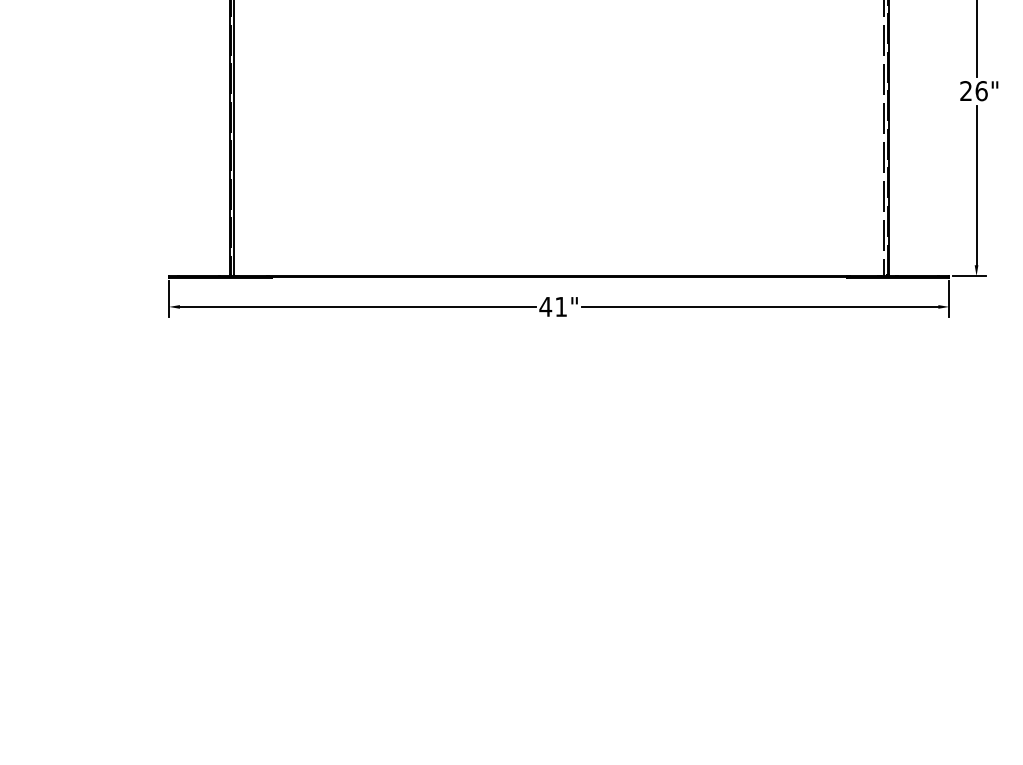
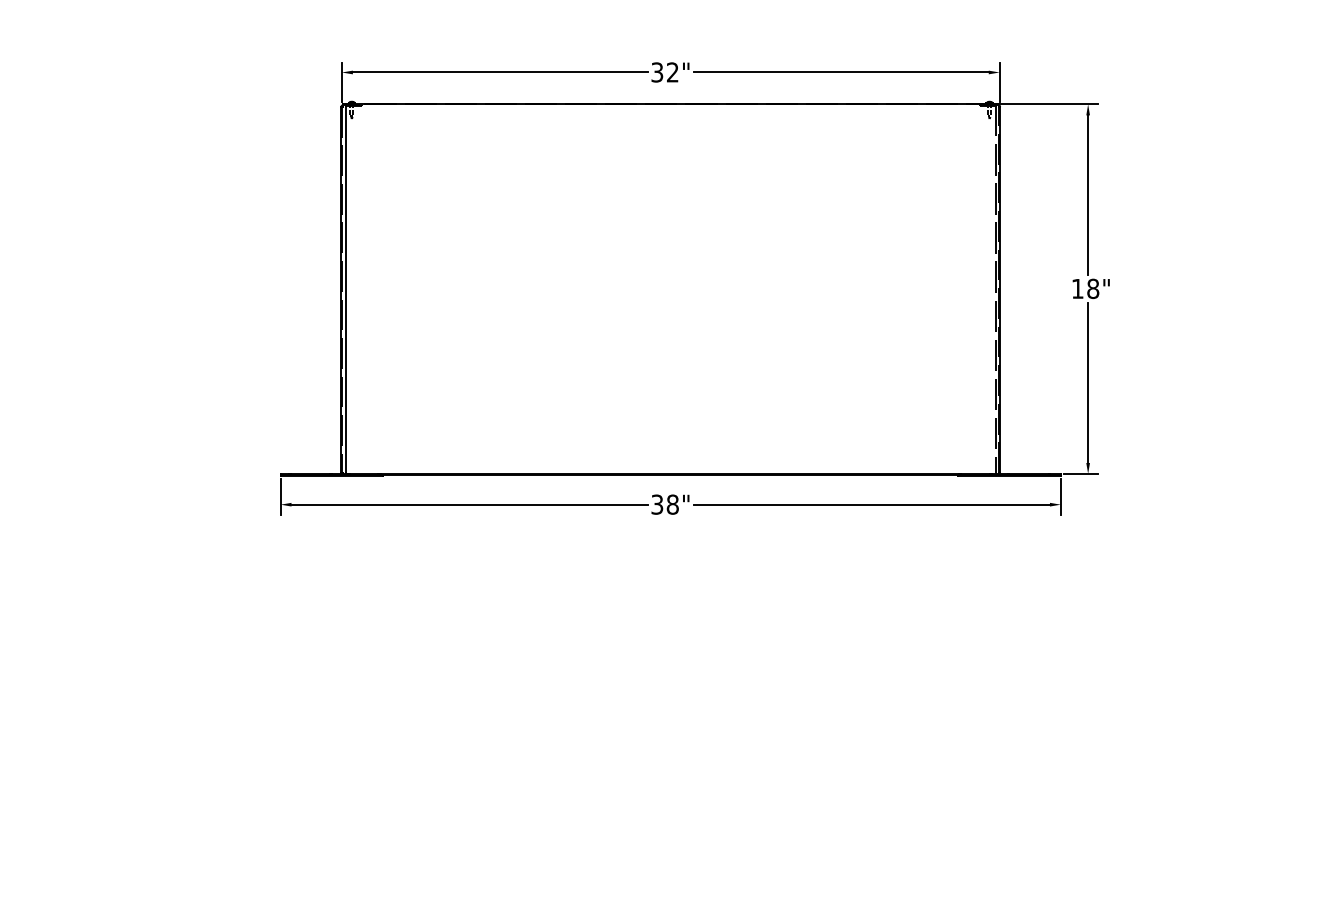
text: (973, 90) -> (1085, 288), 26" -> 18"
text: (552, 306) -> (664, 504), 41" -> 38"

